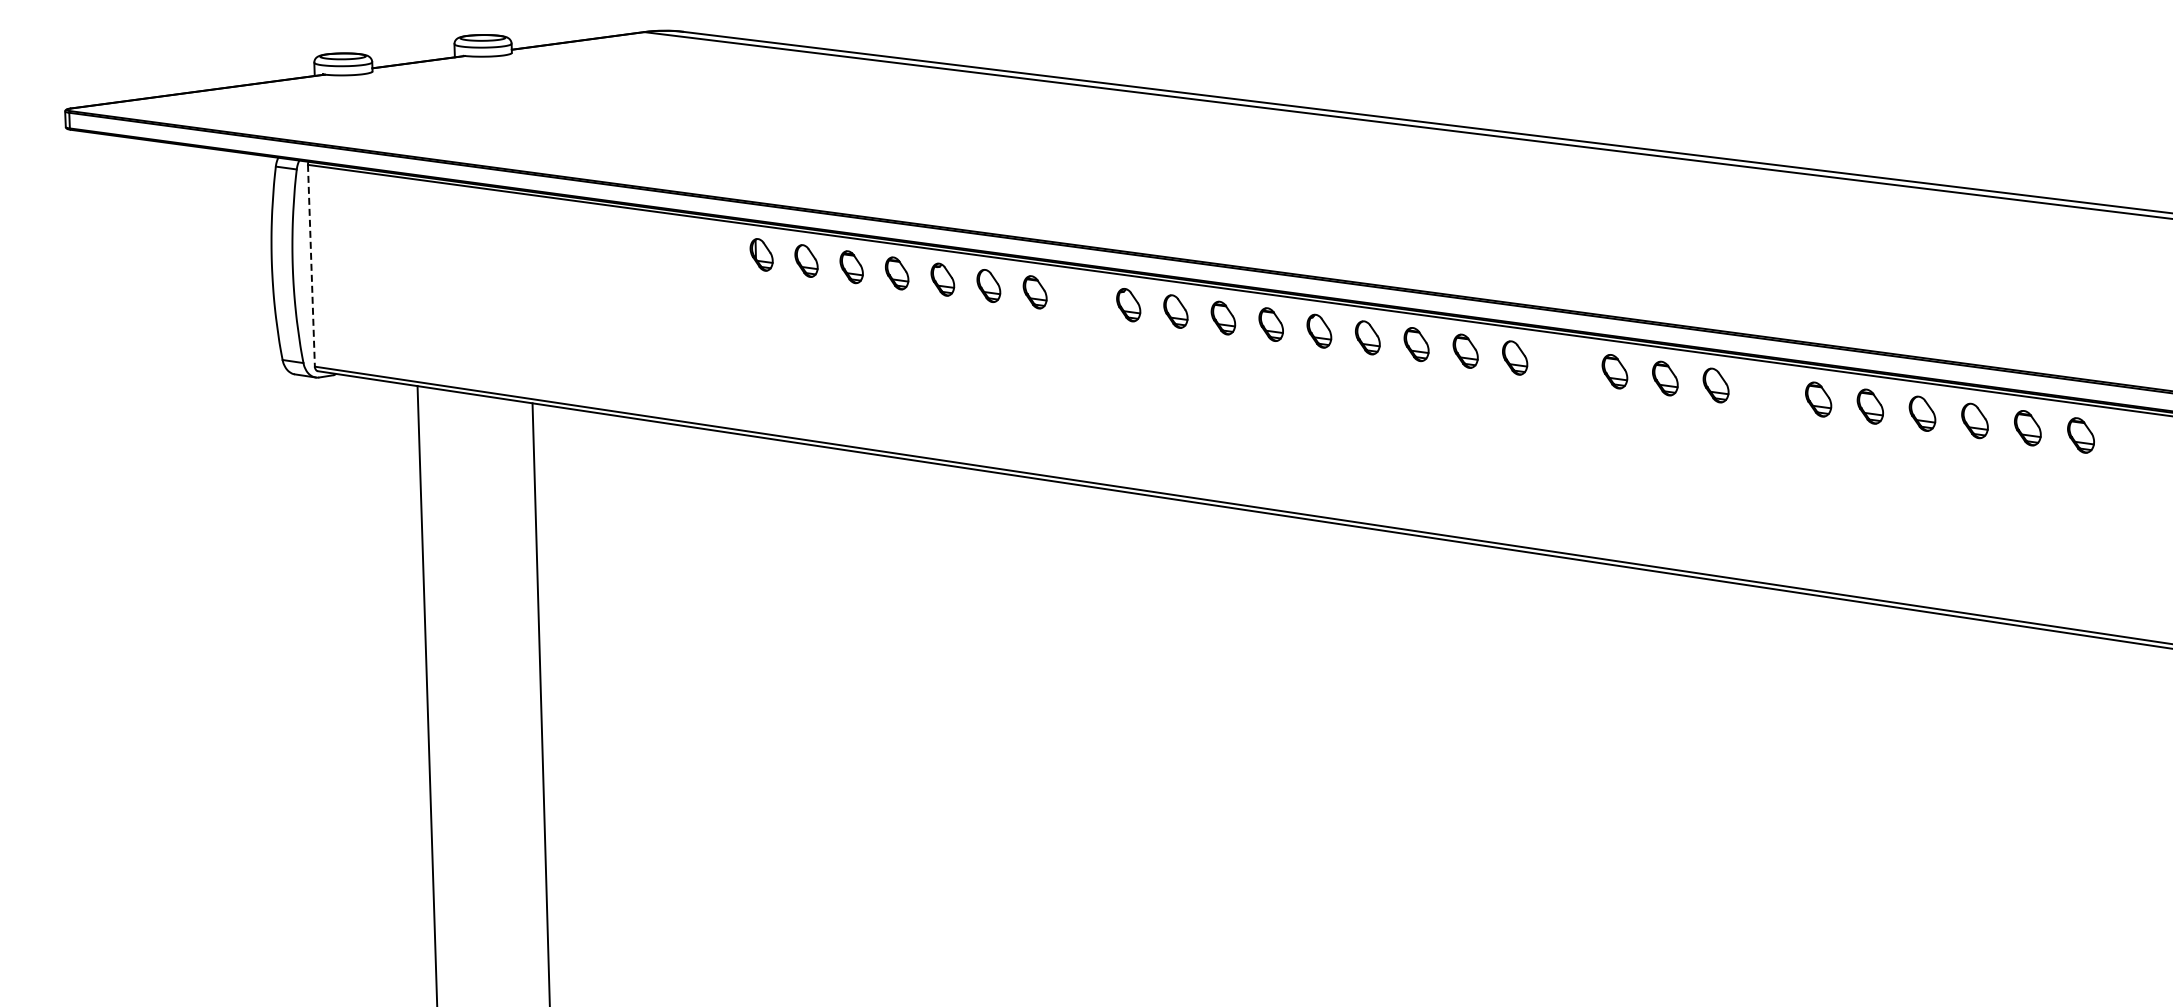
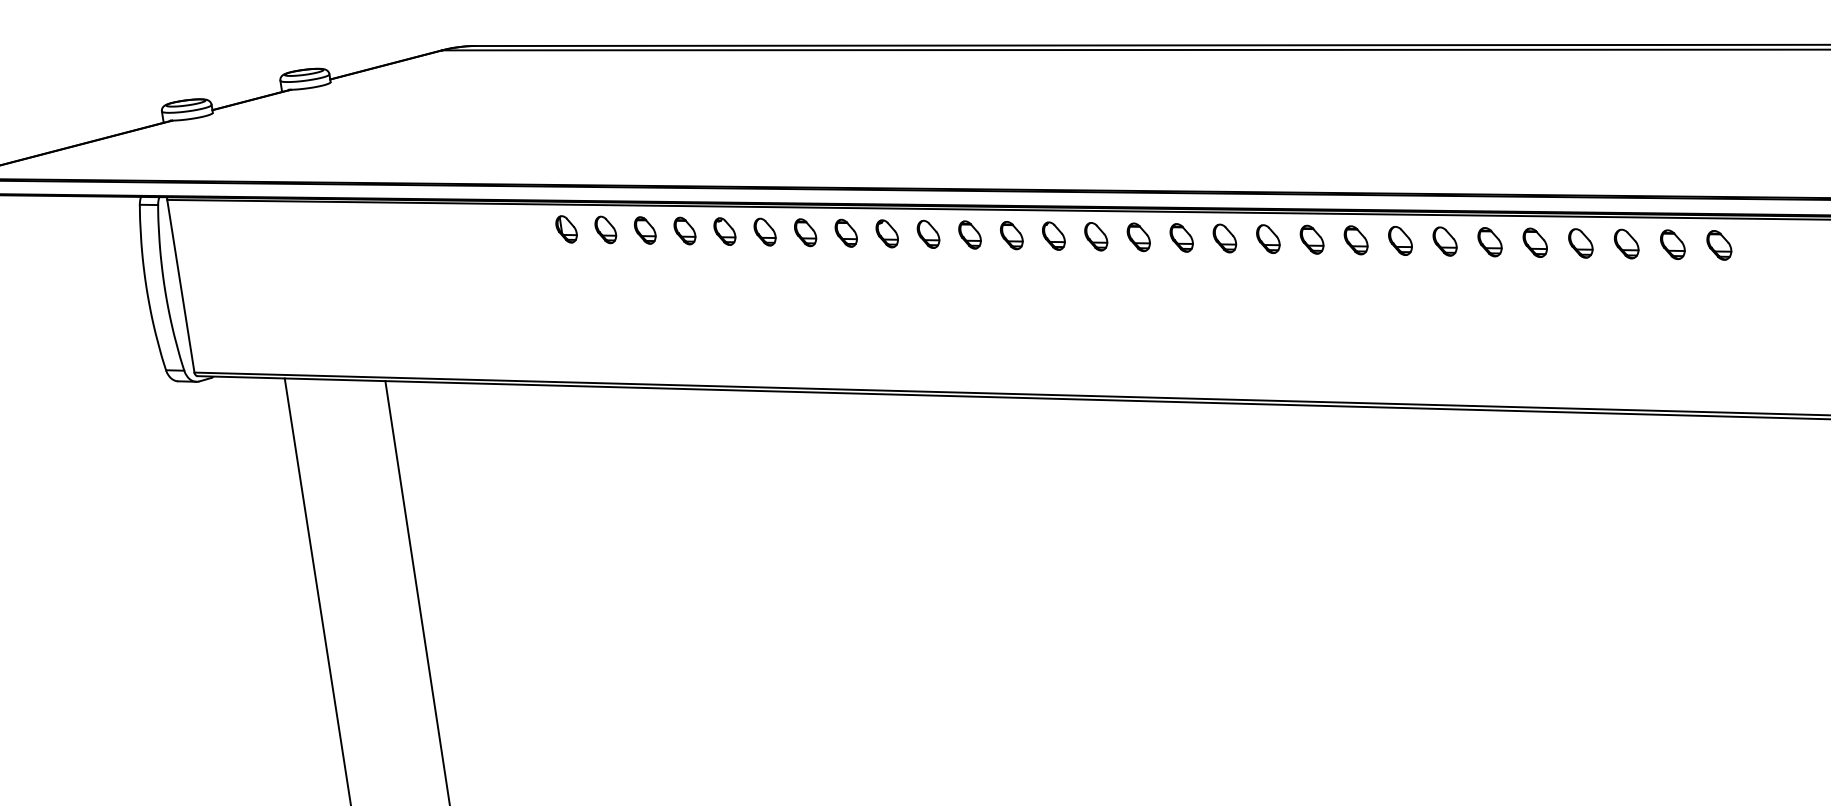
line: (311, 265) -> (180, 286), dashed -> solid
part: (1081, 298) -> (846, 233), added
part: (1564, 364) -> (1267, 238), added
part: (1766, 392) -> (1444, 241), added

